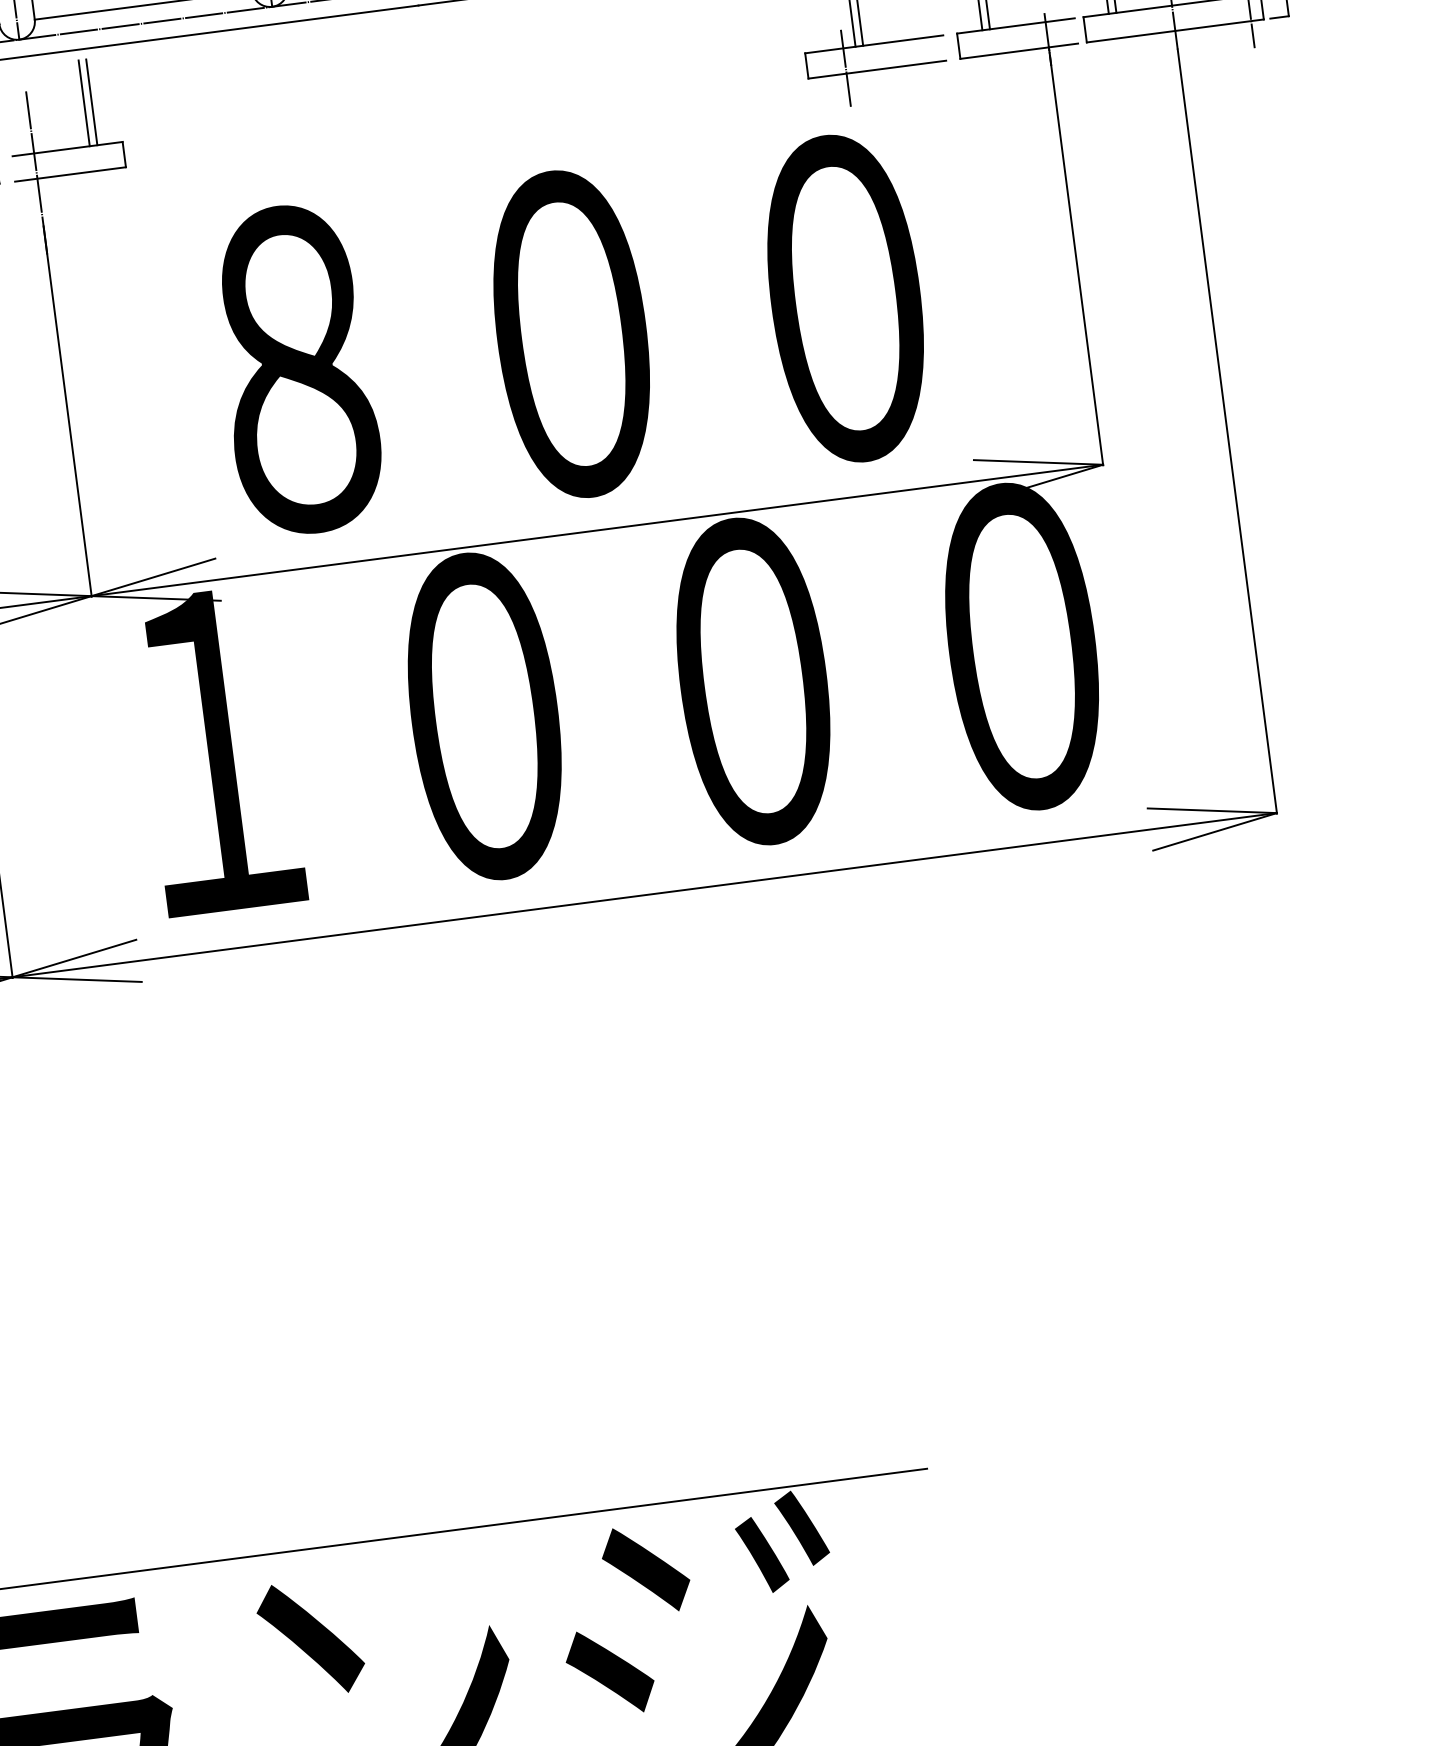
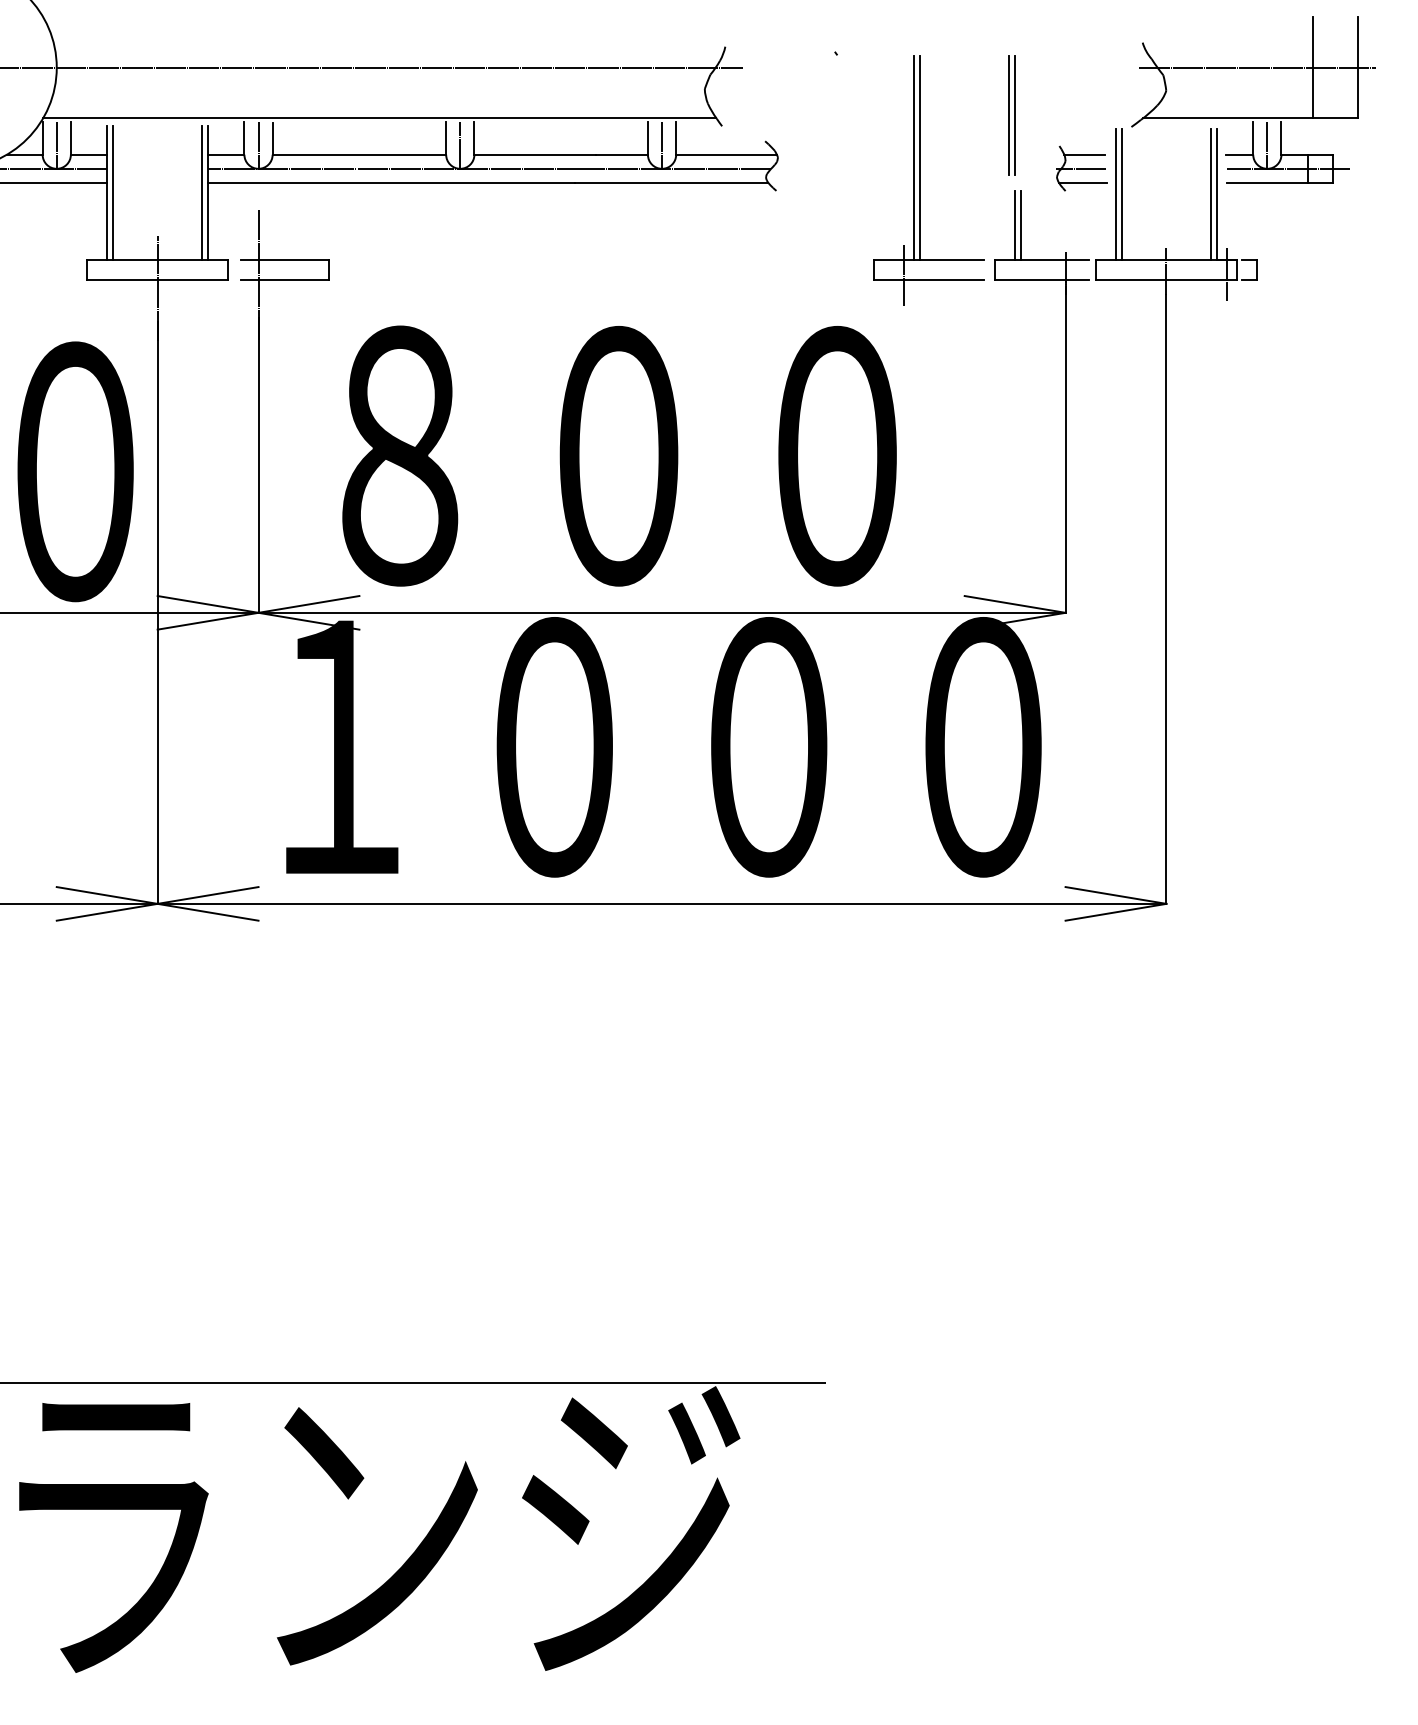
line: (91, 102) -> (308, 225), removed
line: (83, 103) -> (302, 225), removed
text: (572, 333) -> (619, 455), moved

